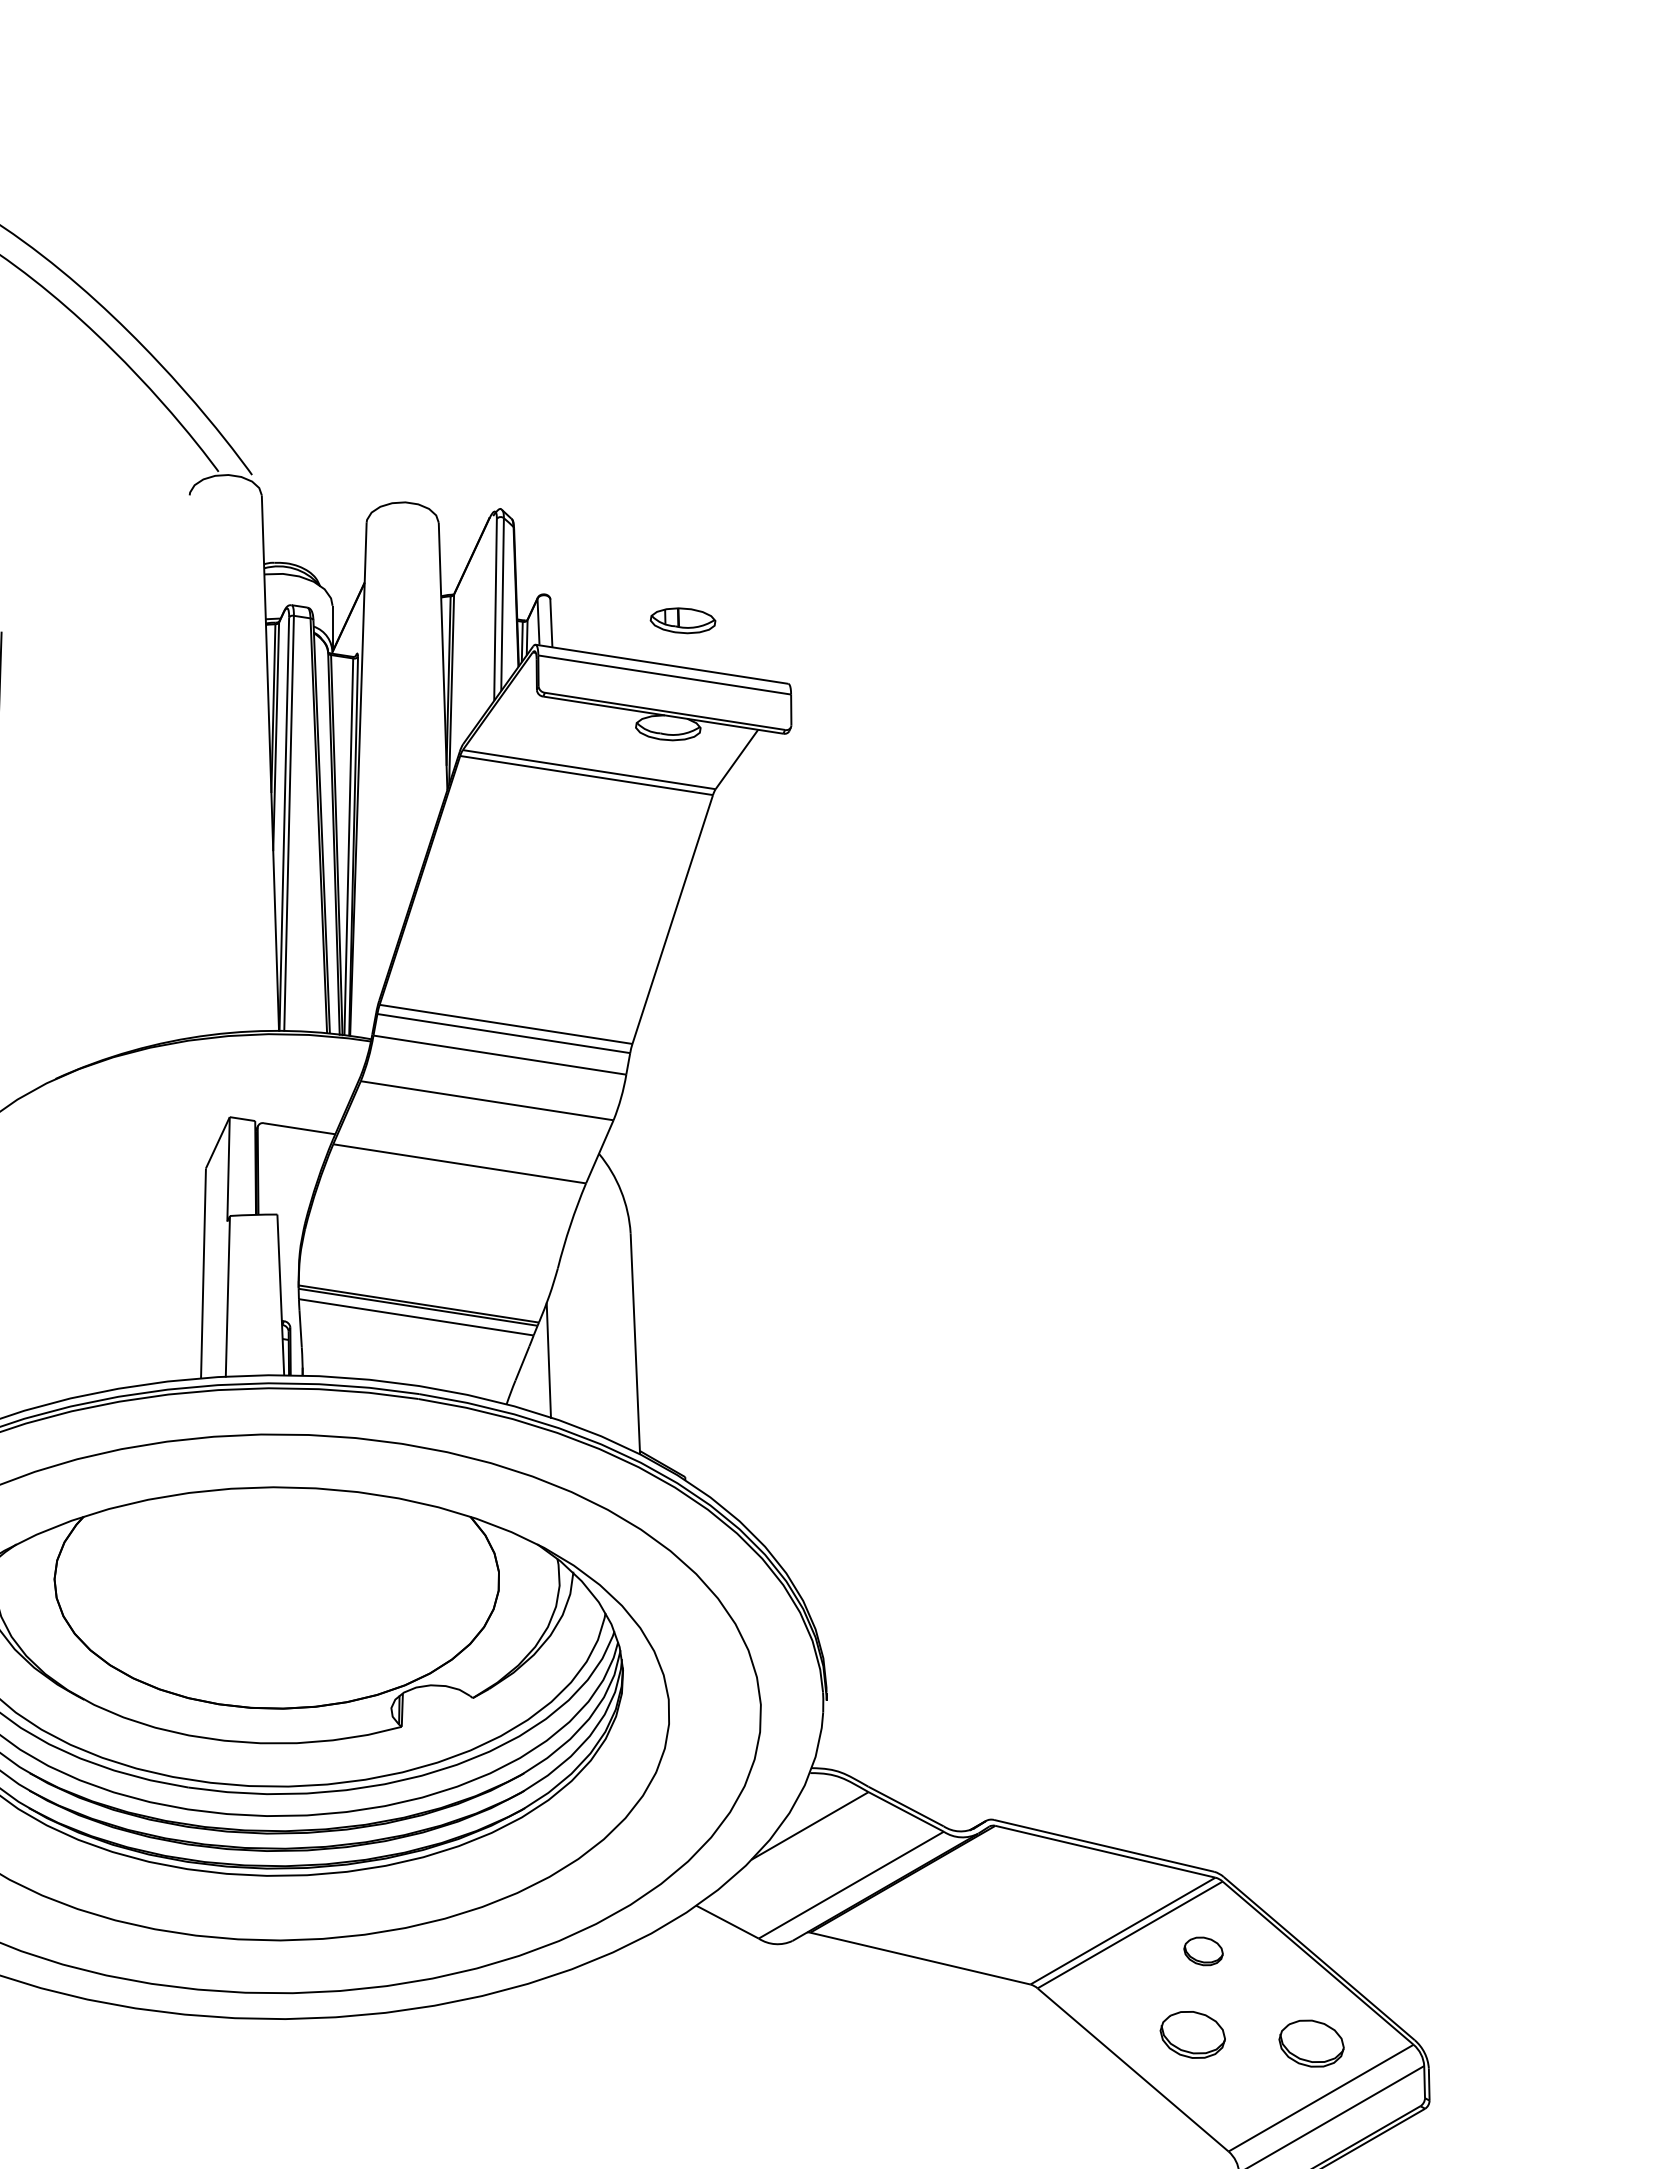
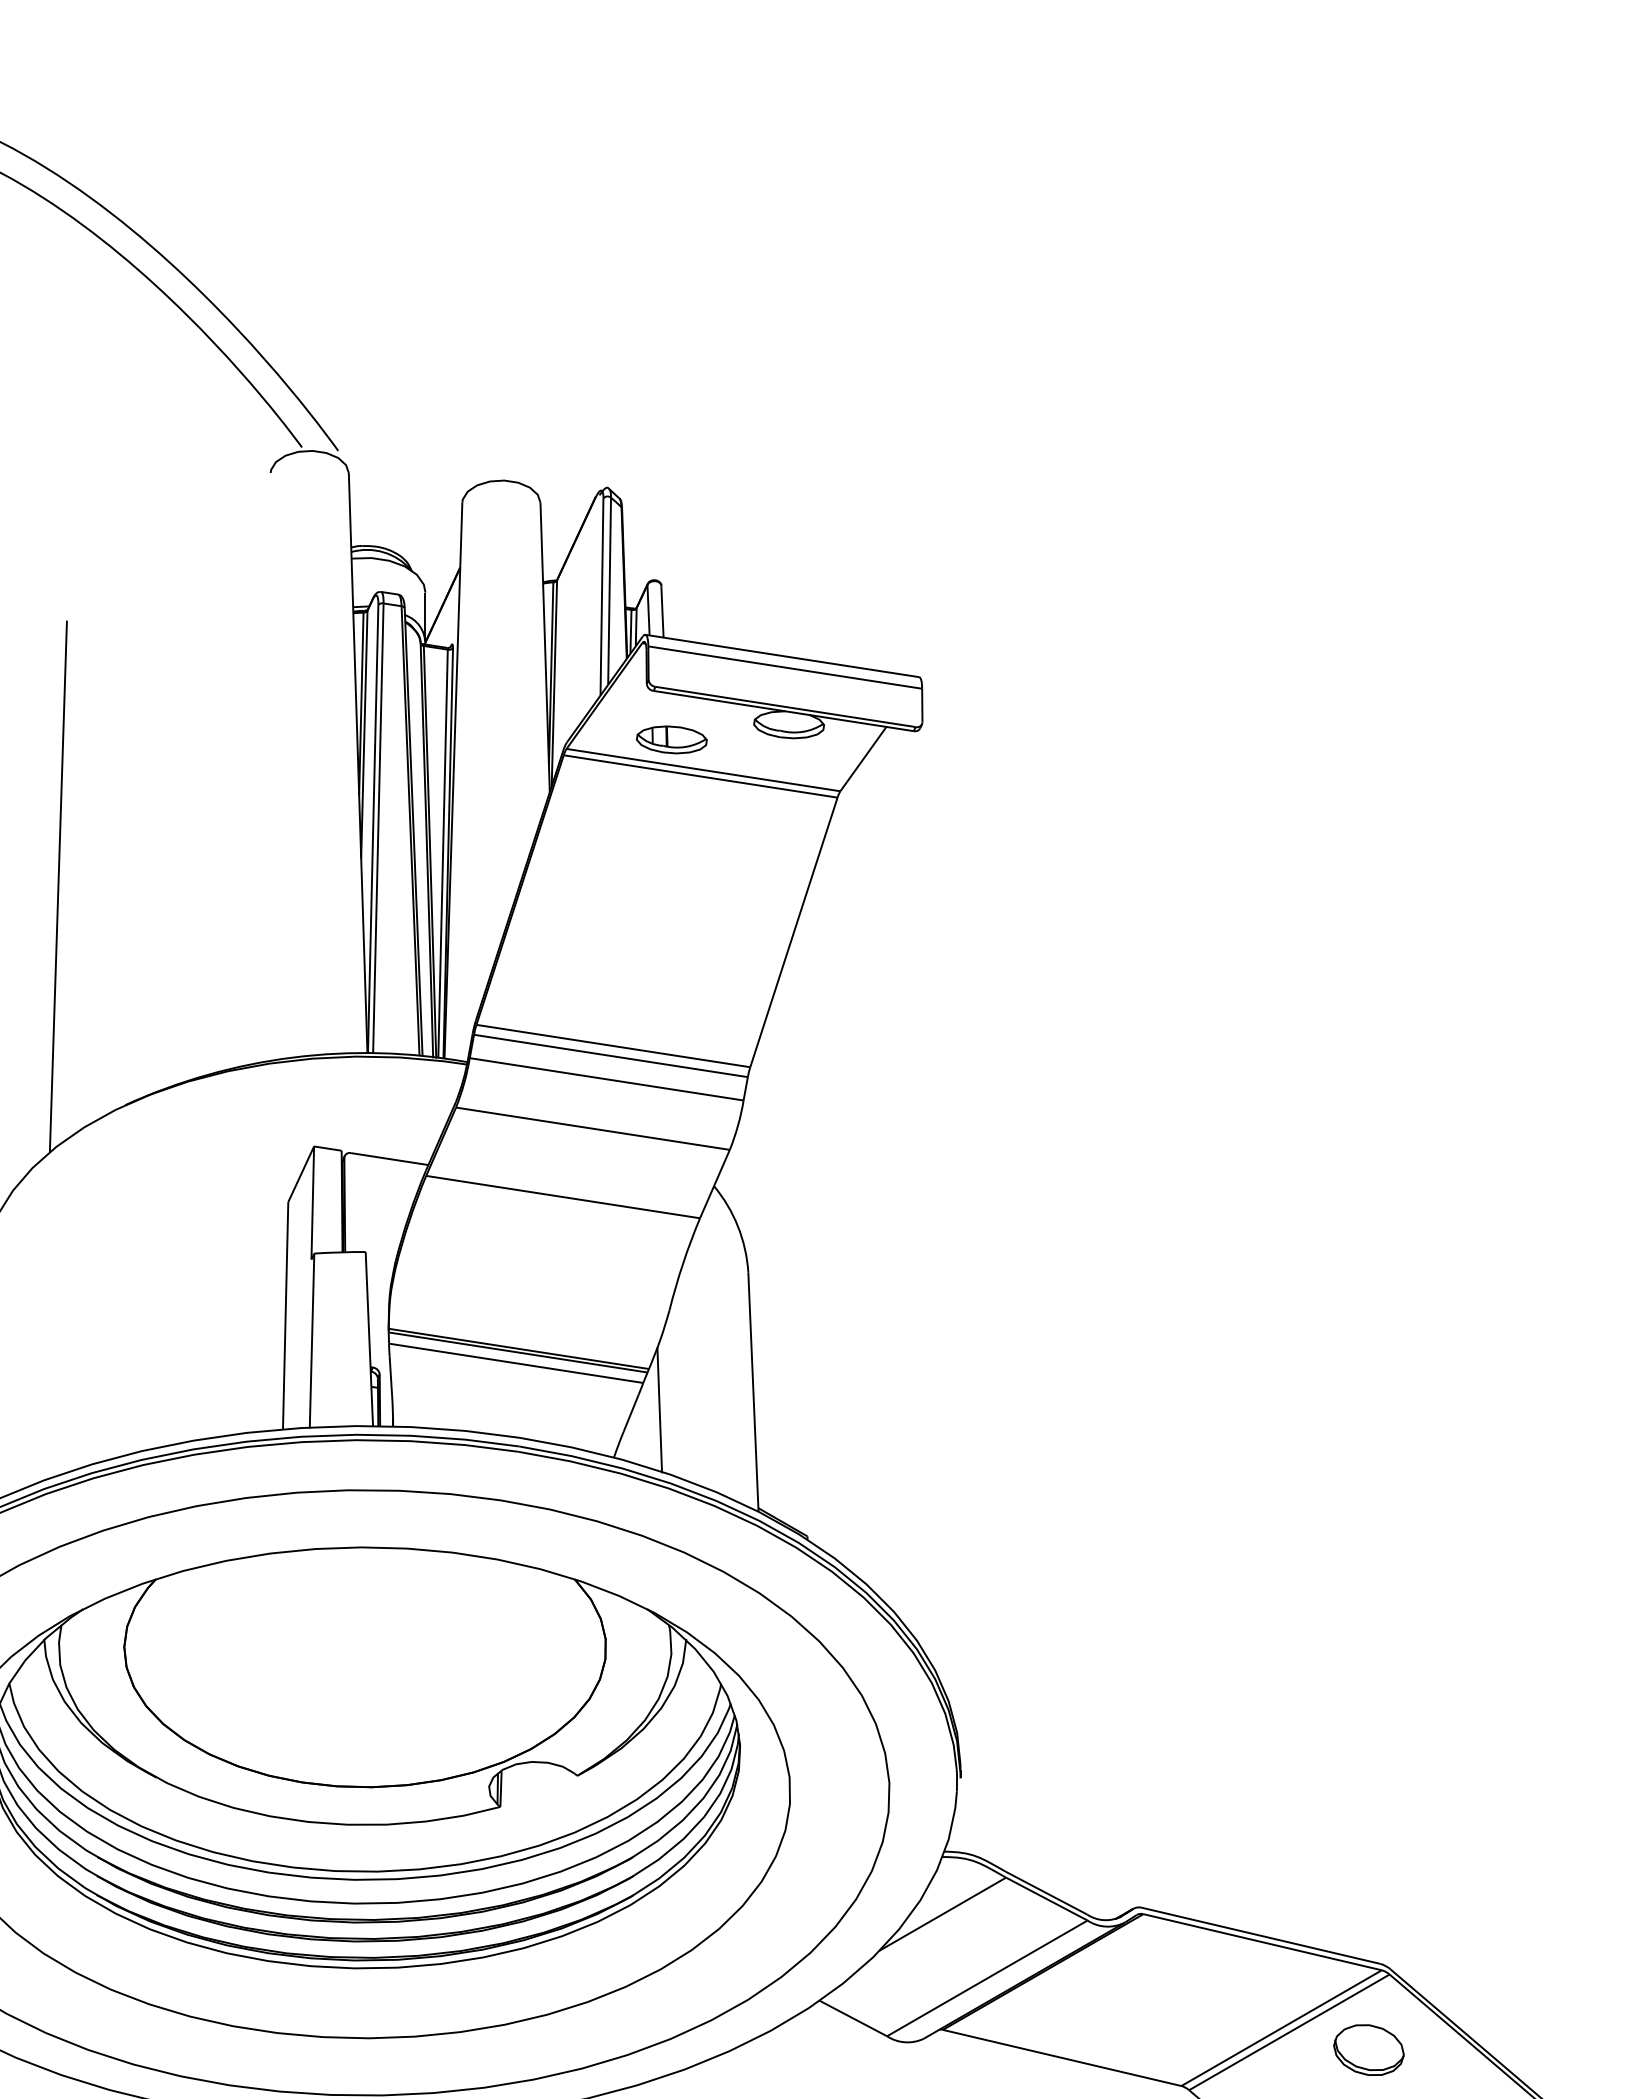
part: (682, 620) -> (671, 739), moved
part: (1203, 1951) -> (1368, 2050), size x1.67

